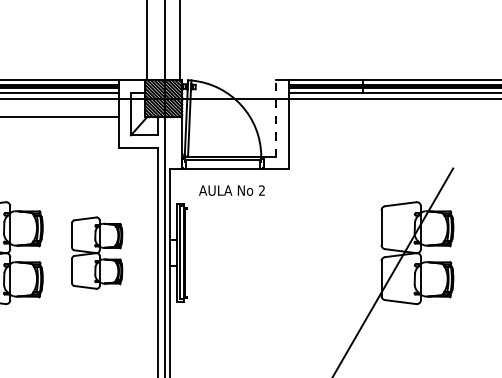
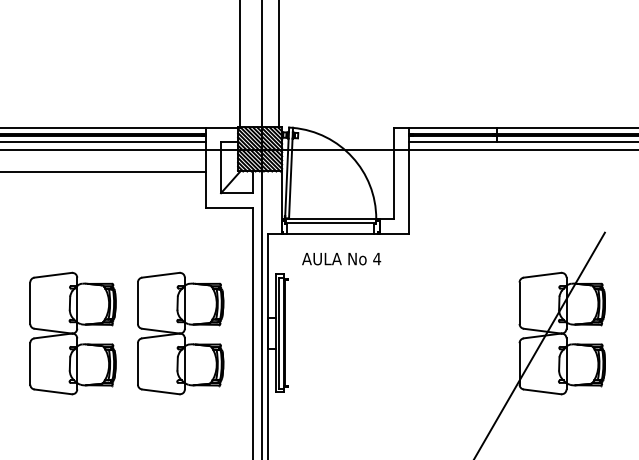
line: (276, 118) -> (394, 173), dashed -> solid
text: (262, 190) -> (377, 258), 2 -> 4
part: (96, 253) -> (180, 333), size x1.43

